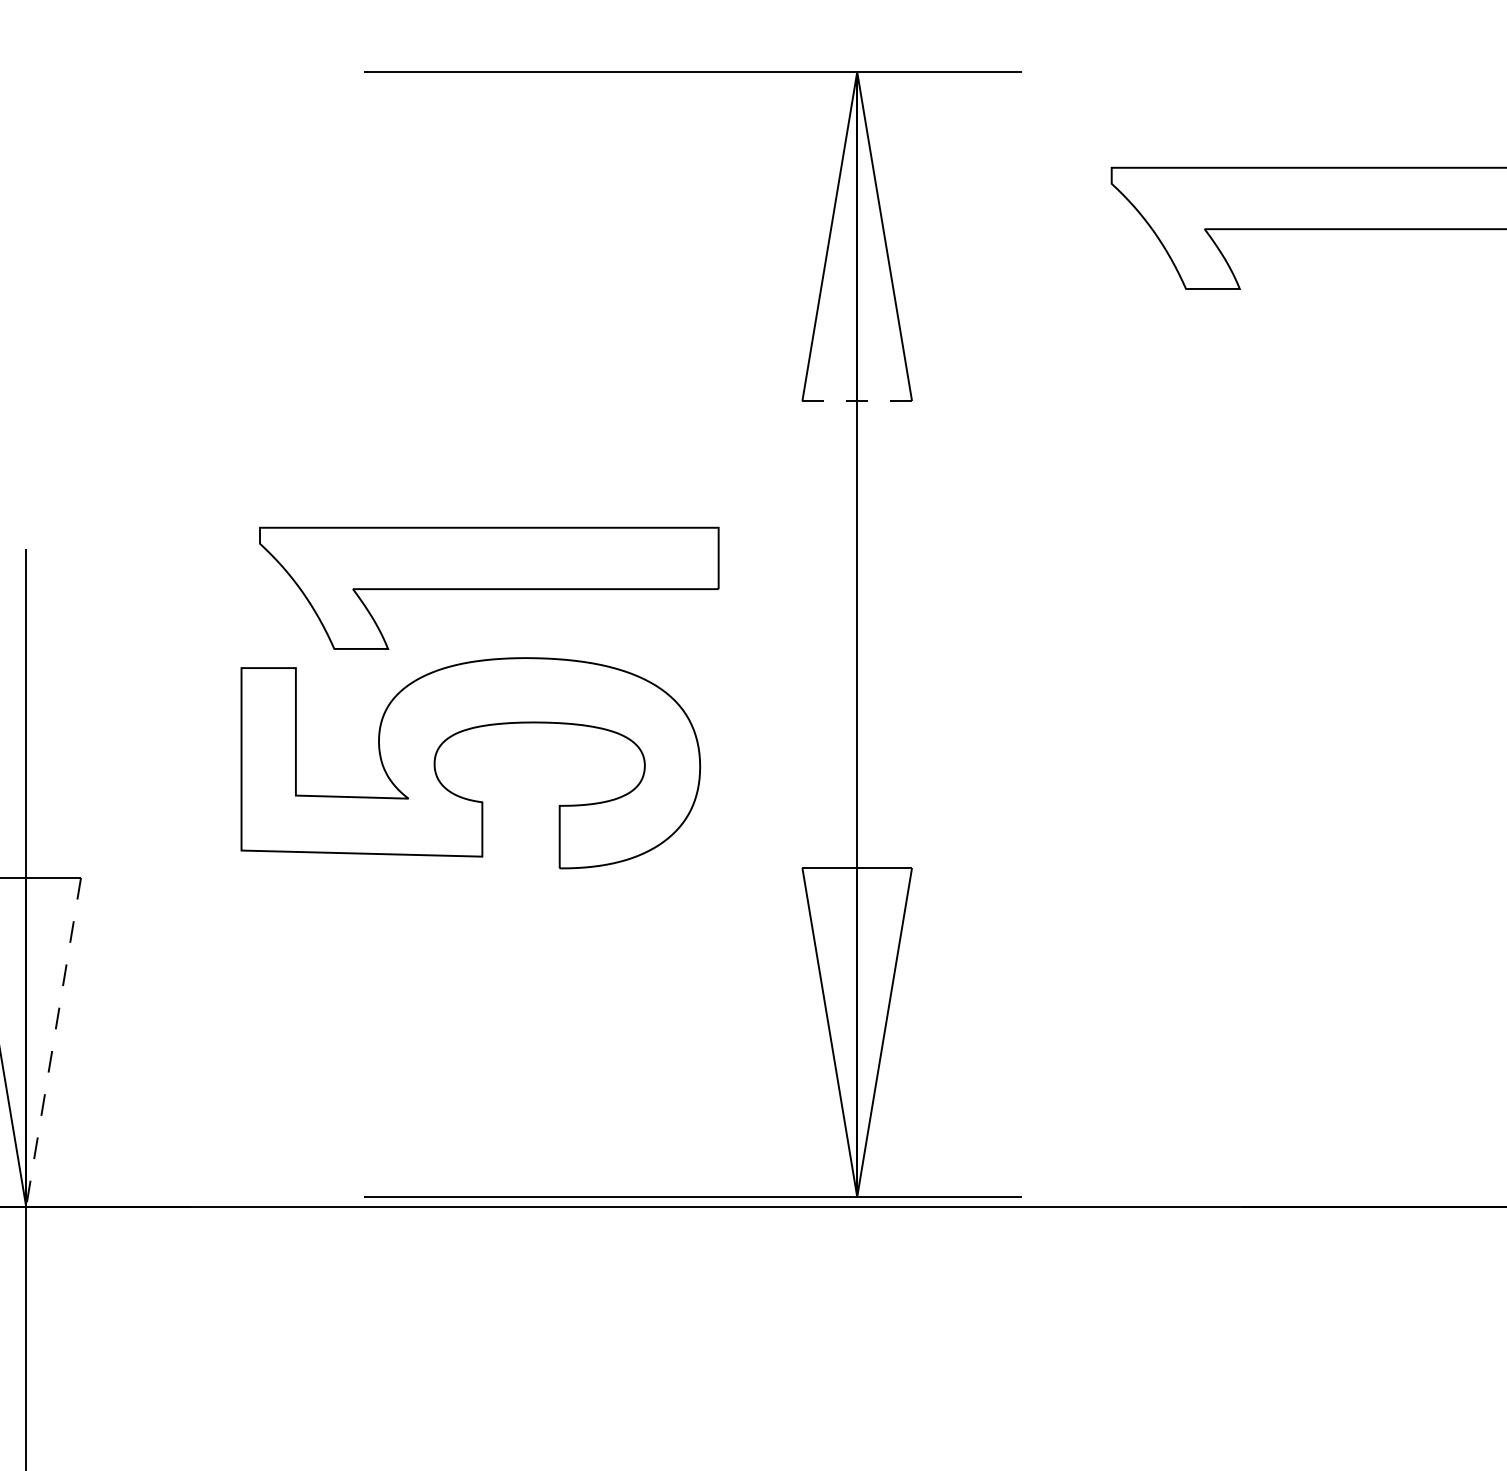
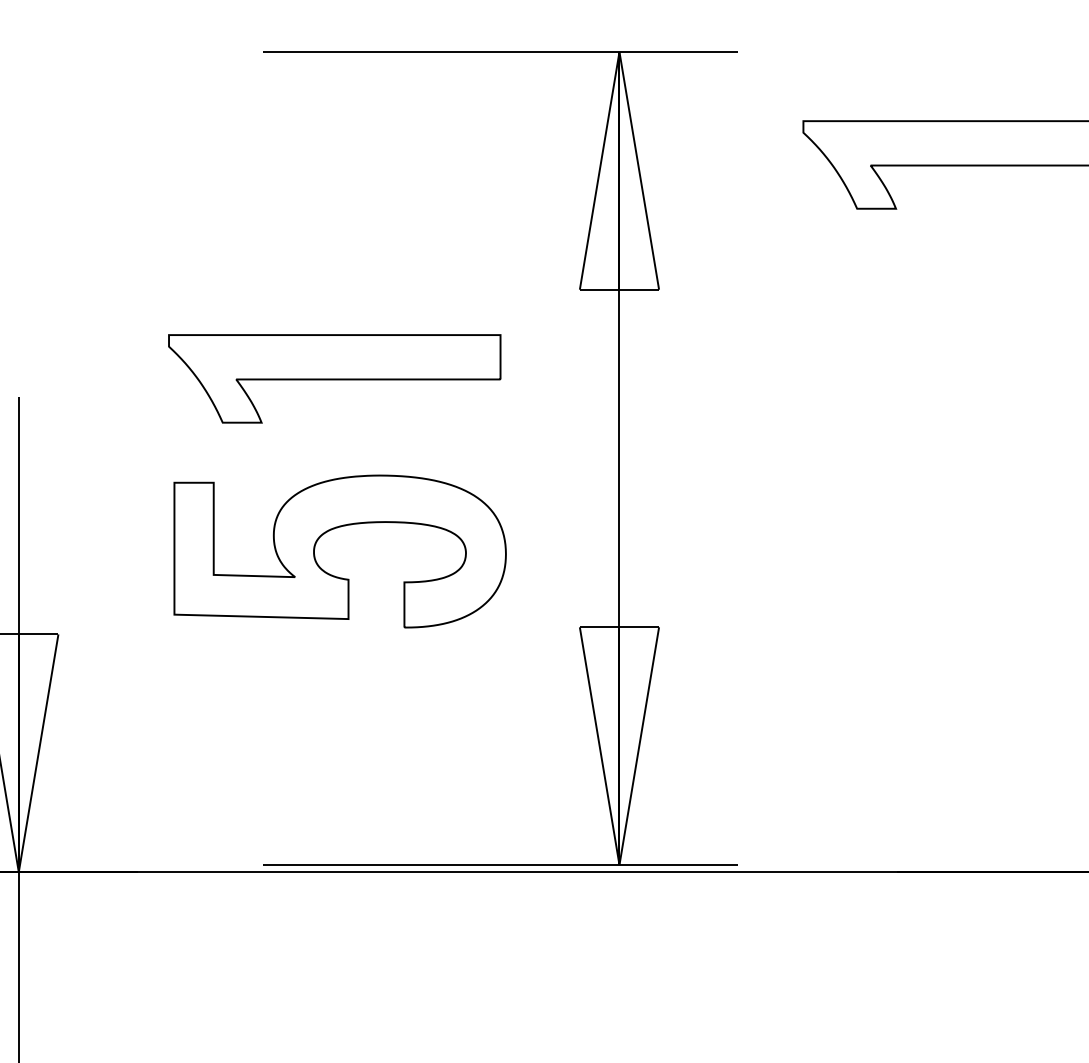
line: (857, 401) -> (619, 290), dashed -> solid
part: (489, 587) -> (334, 378), moved
line: (53, 1042) -> (38, 753), dashed -> solid

